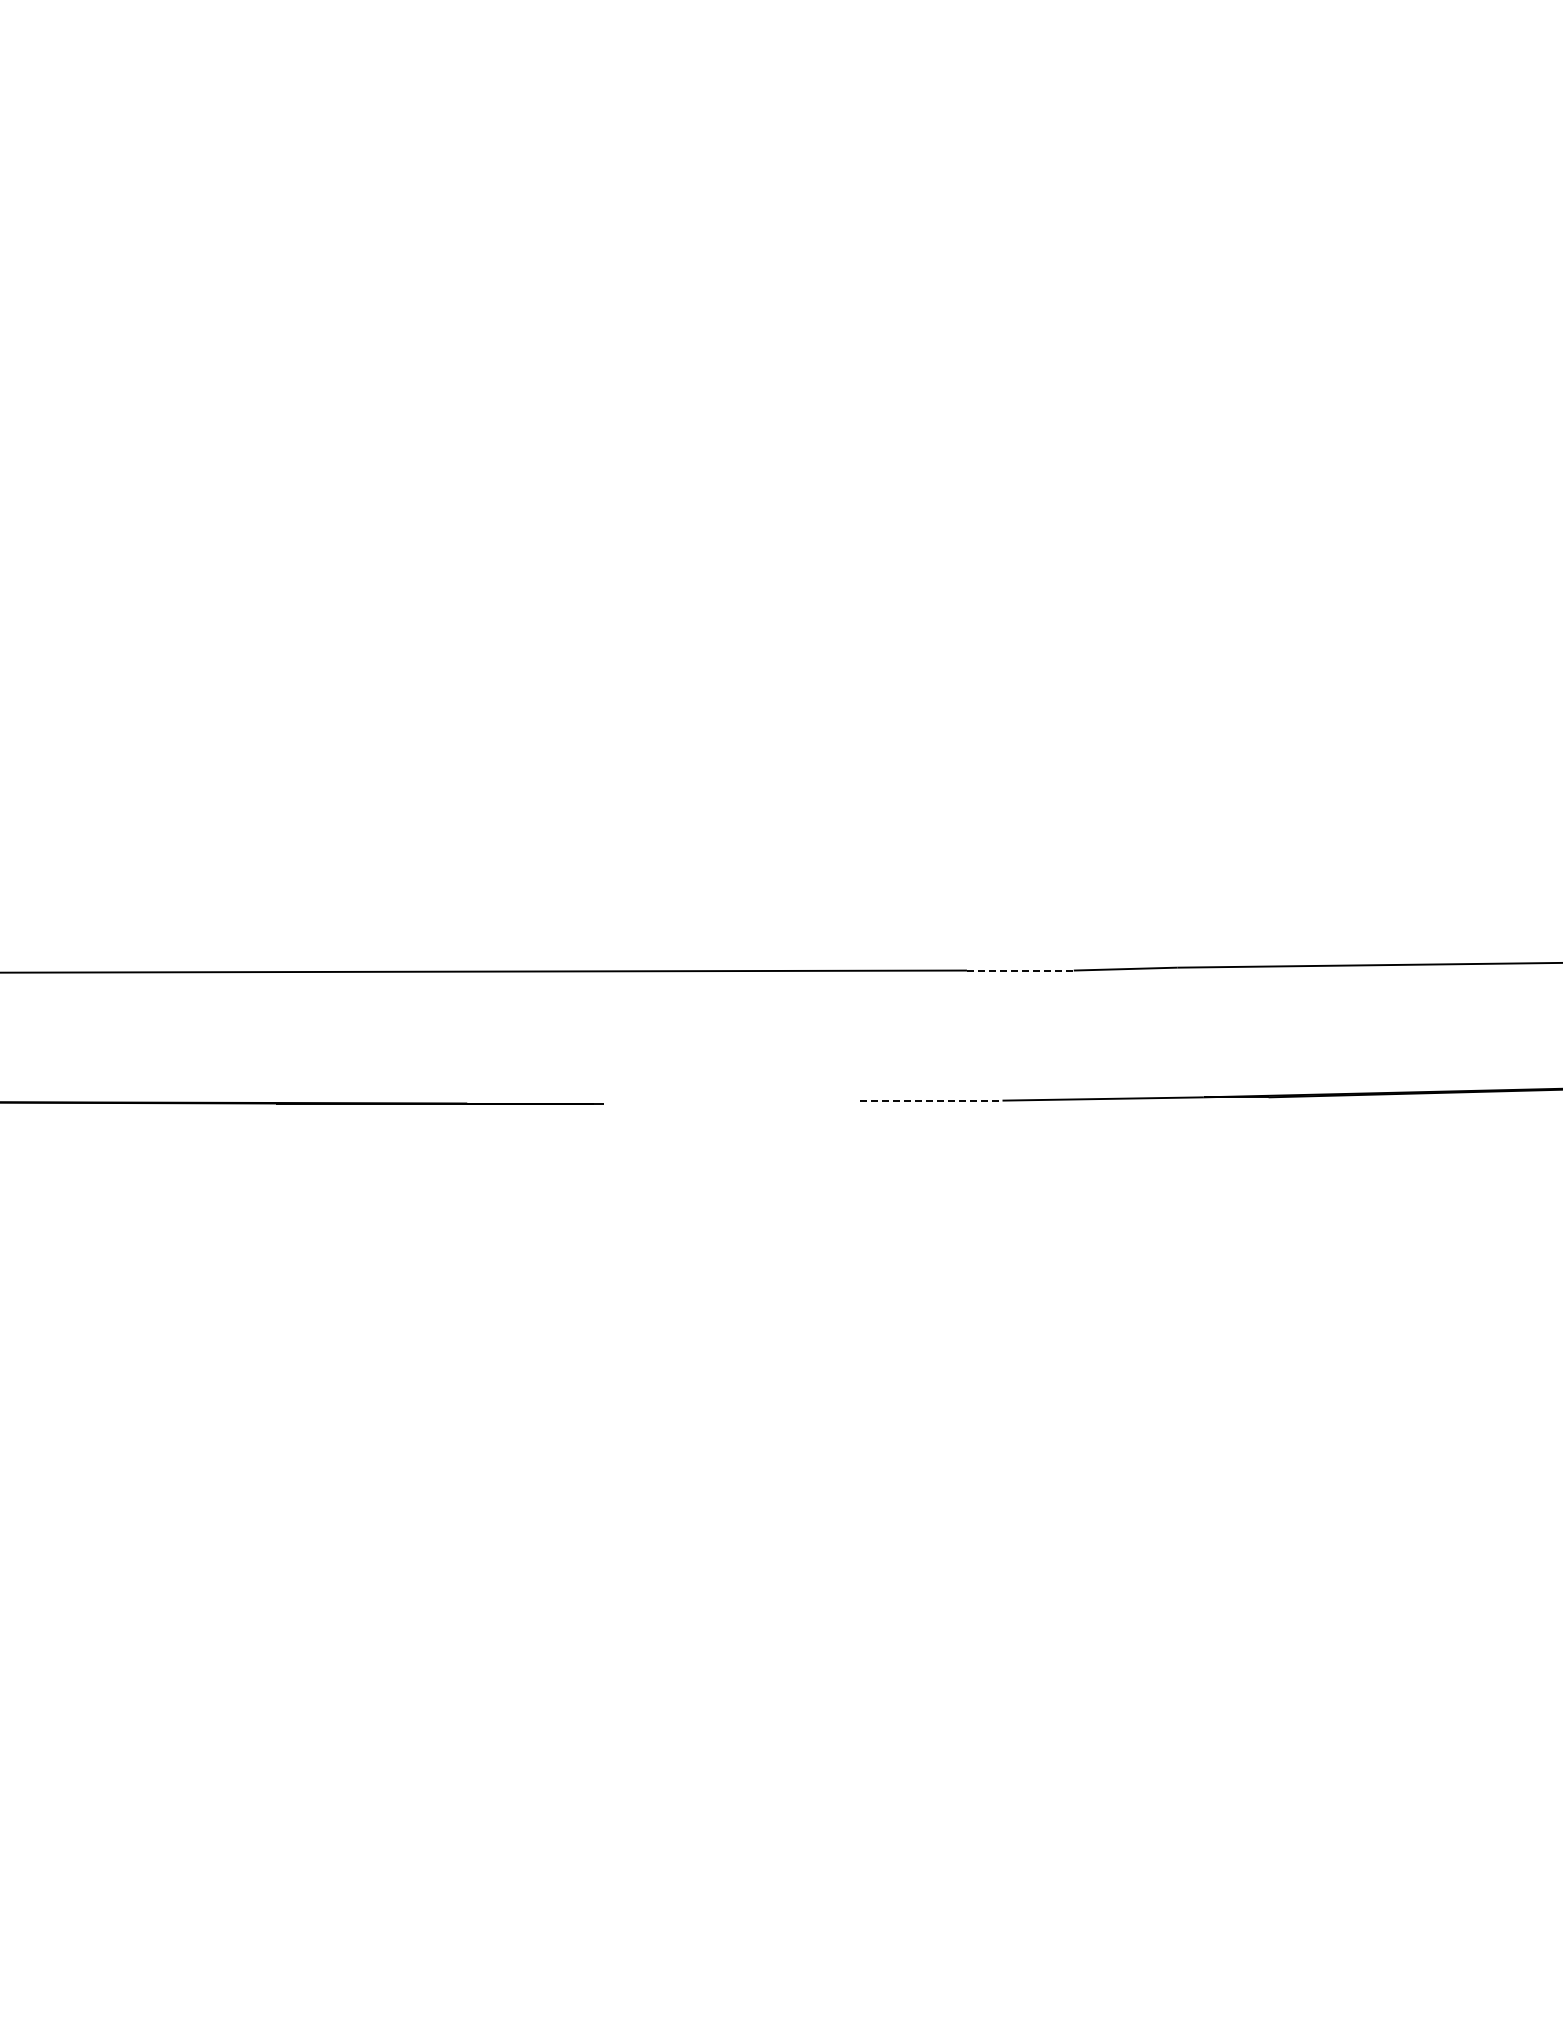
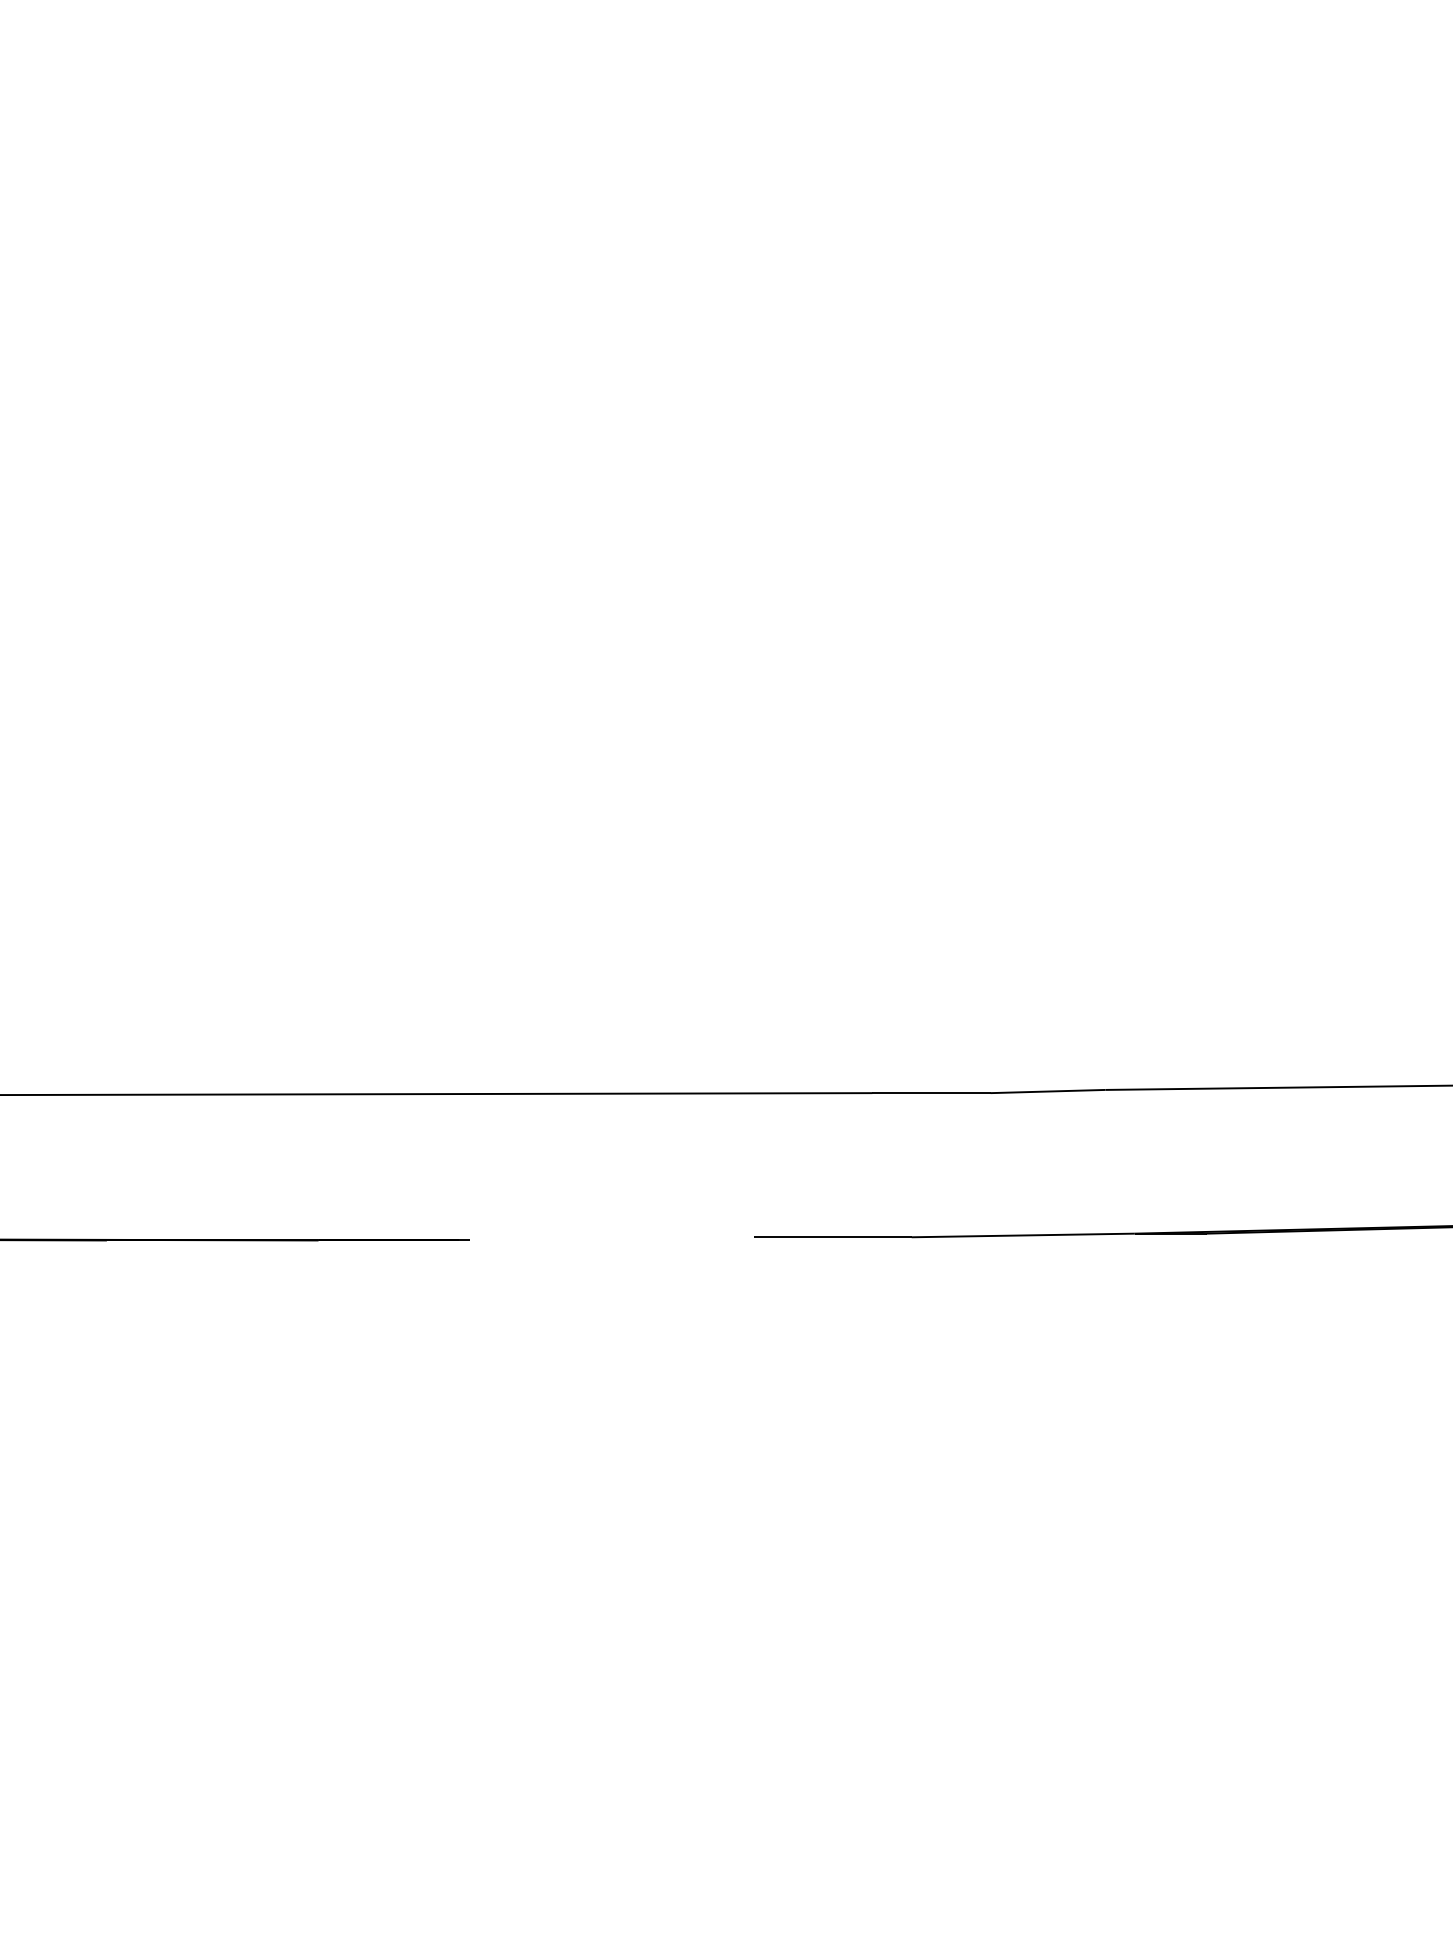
line: (1020, 970) -> (931, 1093), dashed -> solid
line: (931, 1100) -> (833, 1237), dashed -> solid

